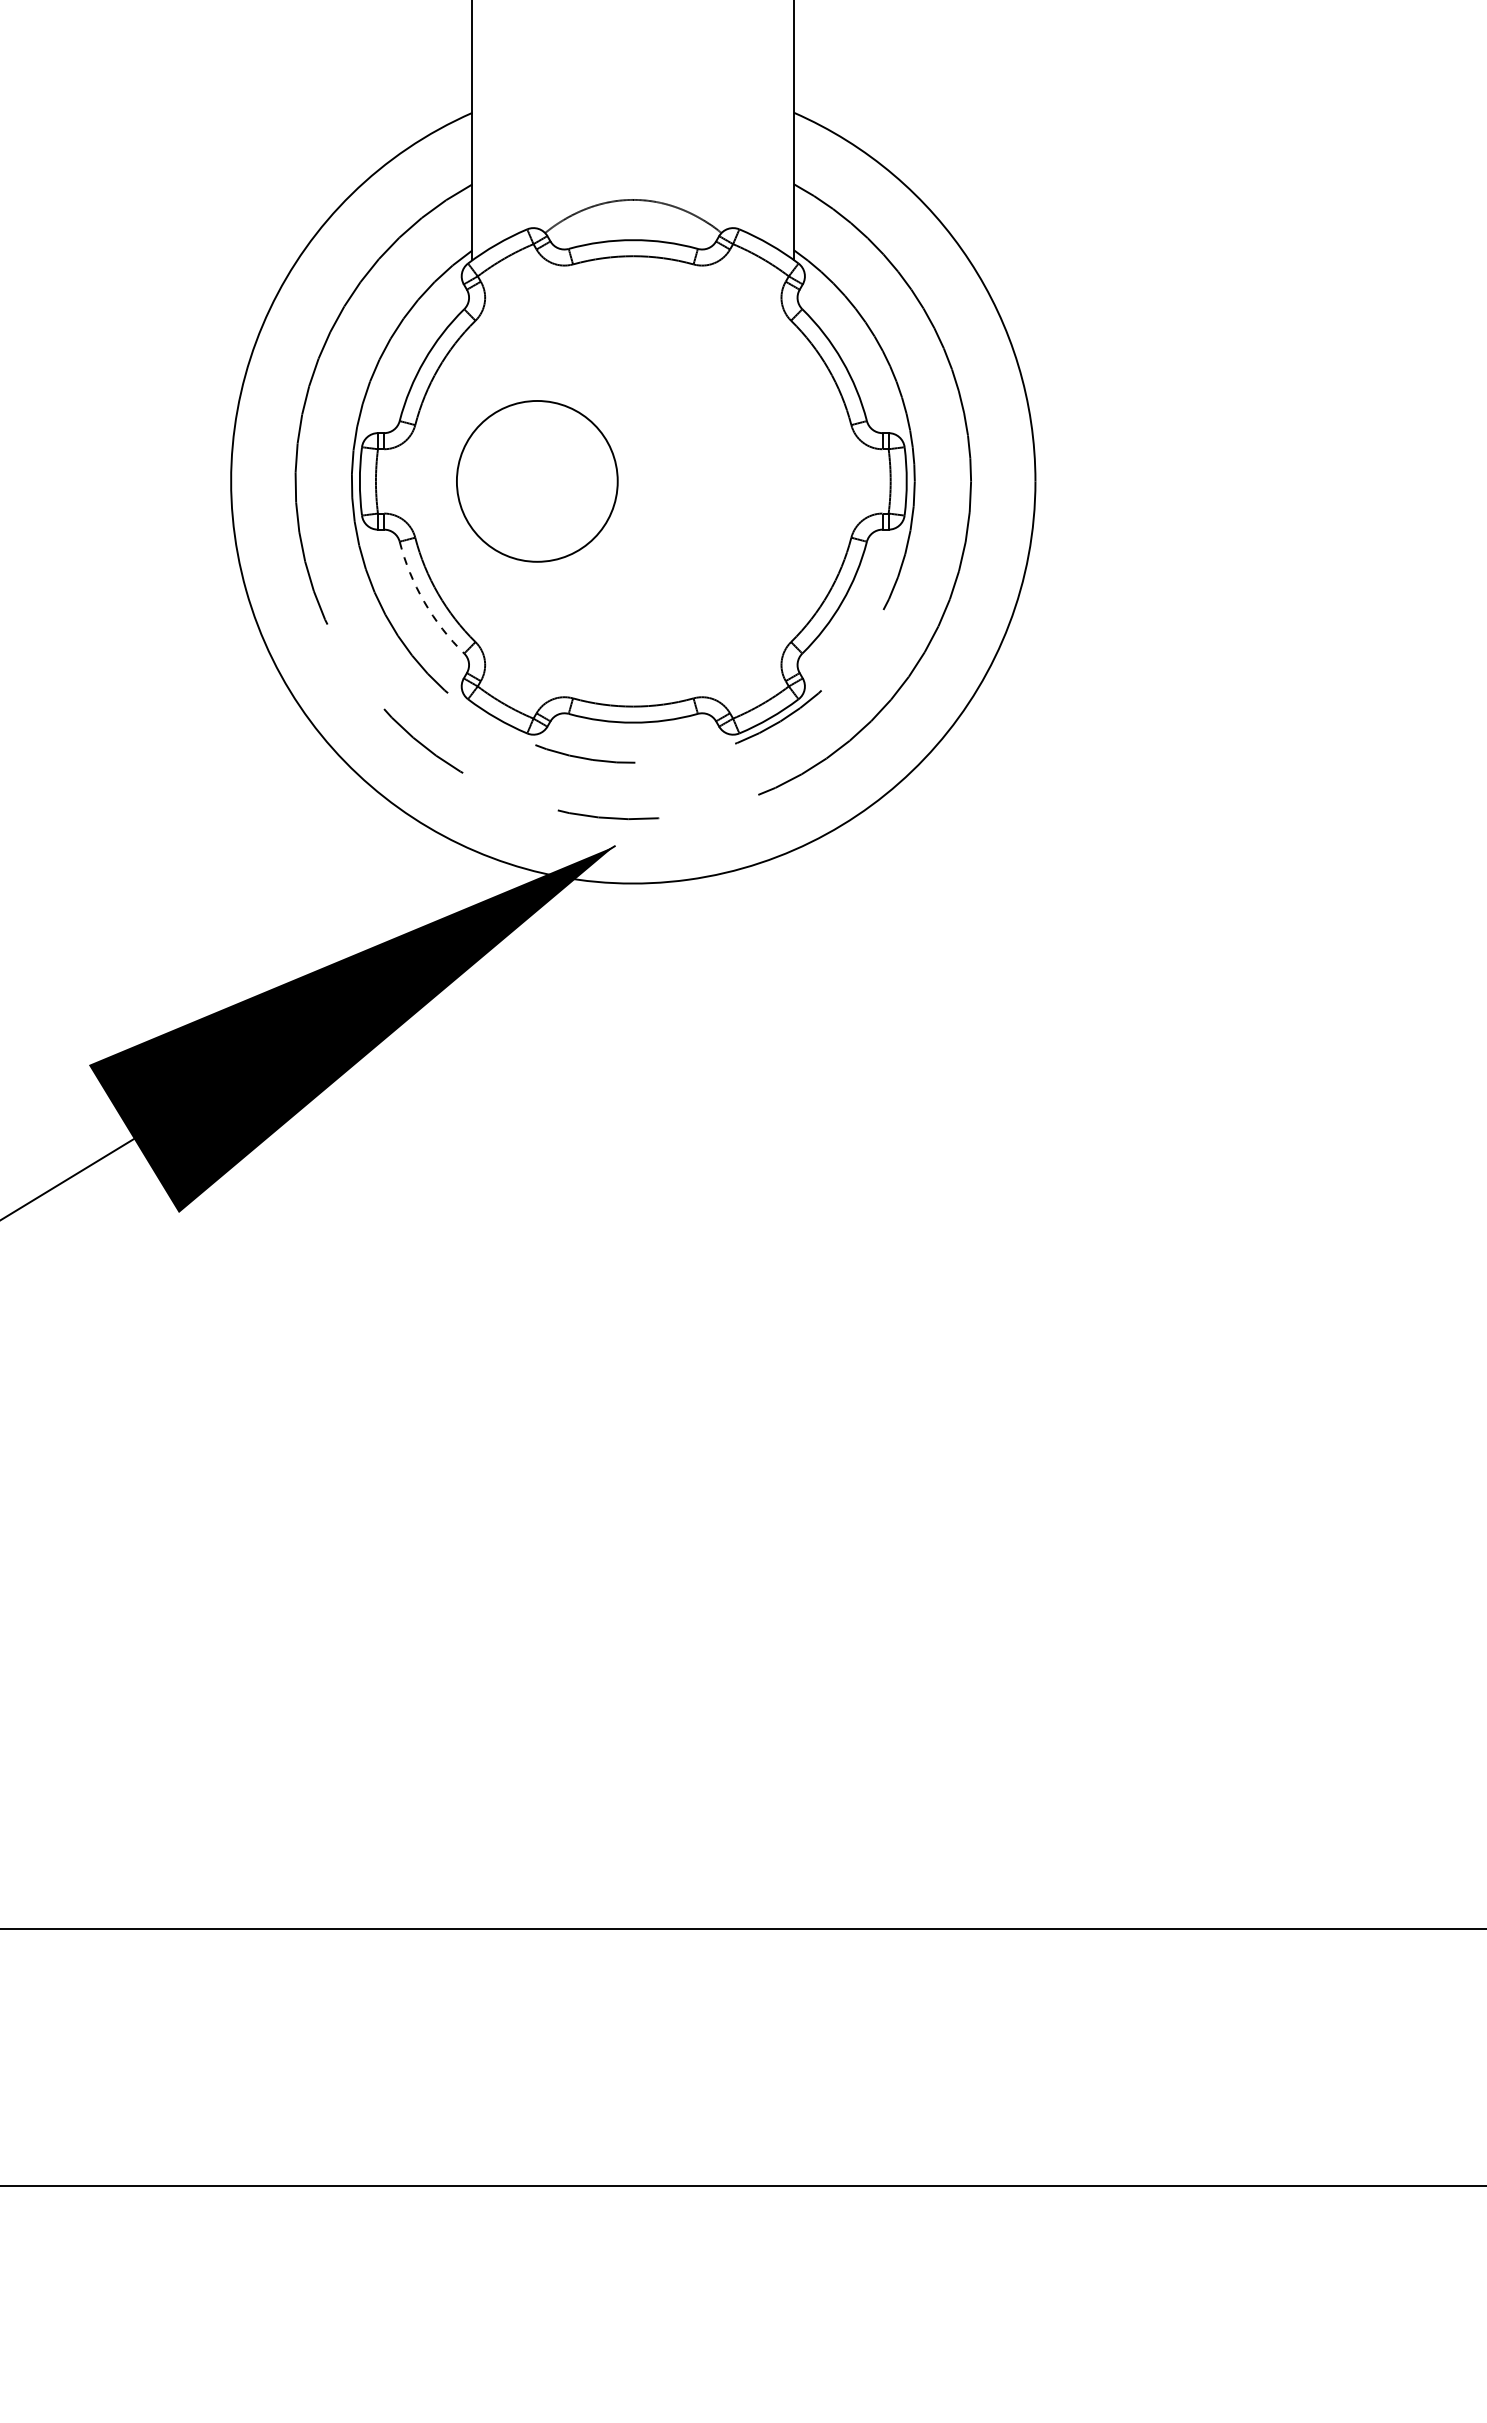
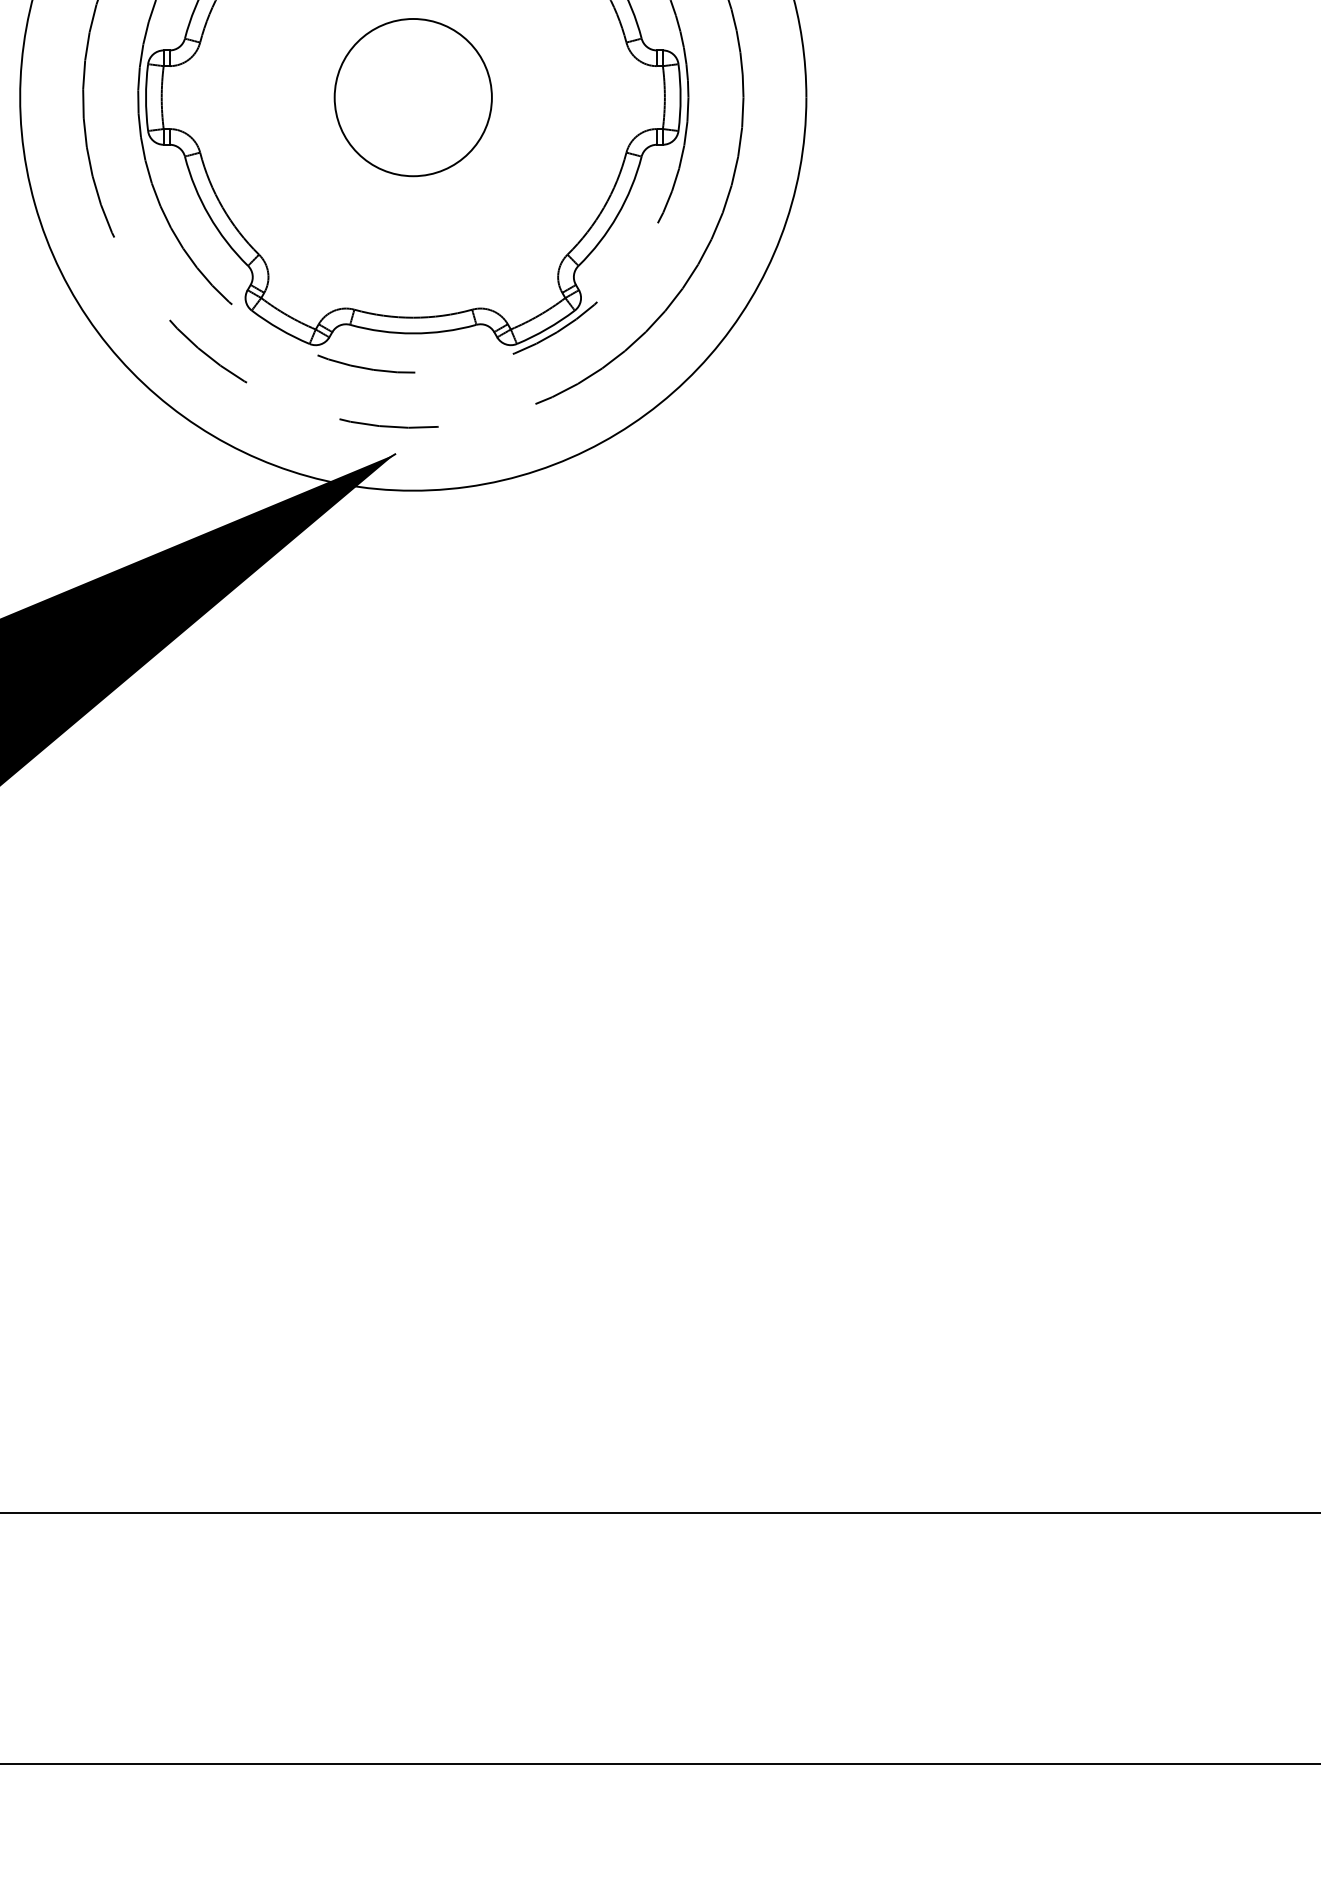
circle: (537, 481) -> (413, 97), moved
arc: (424, 602) -> (209, 215), dashed -> solid

